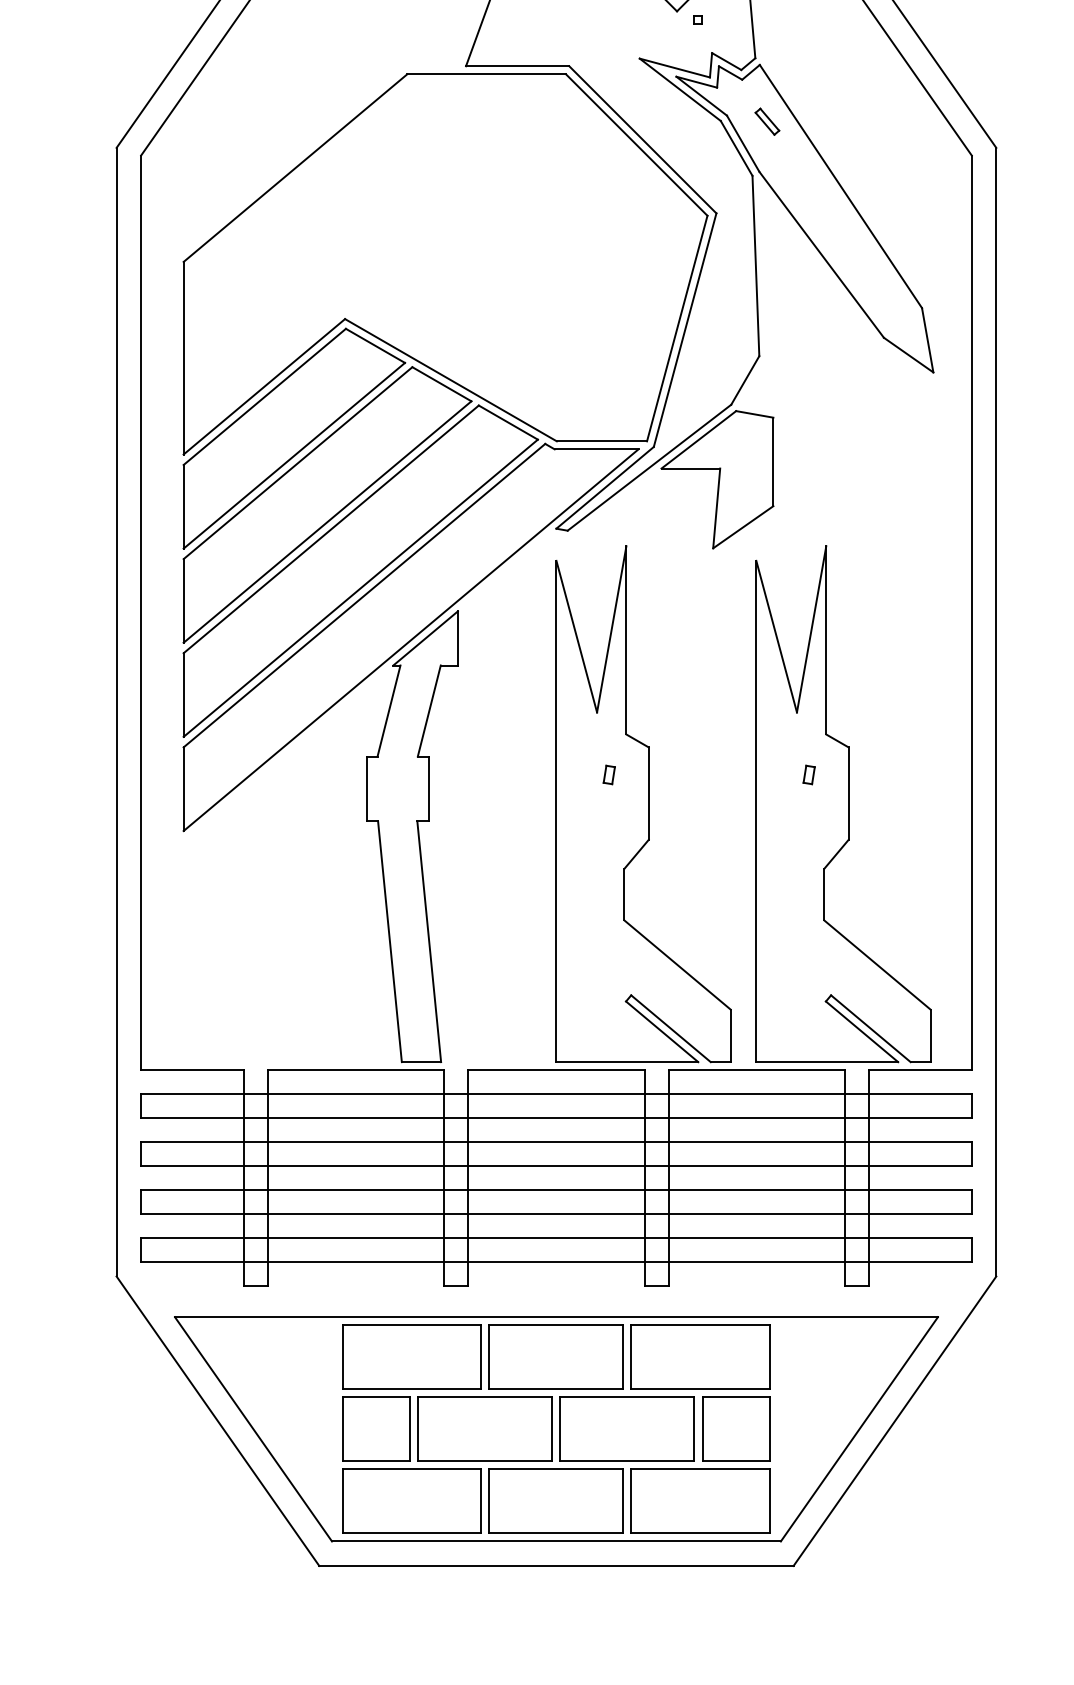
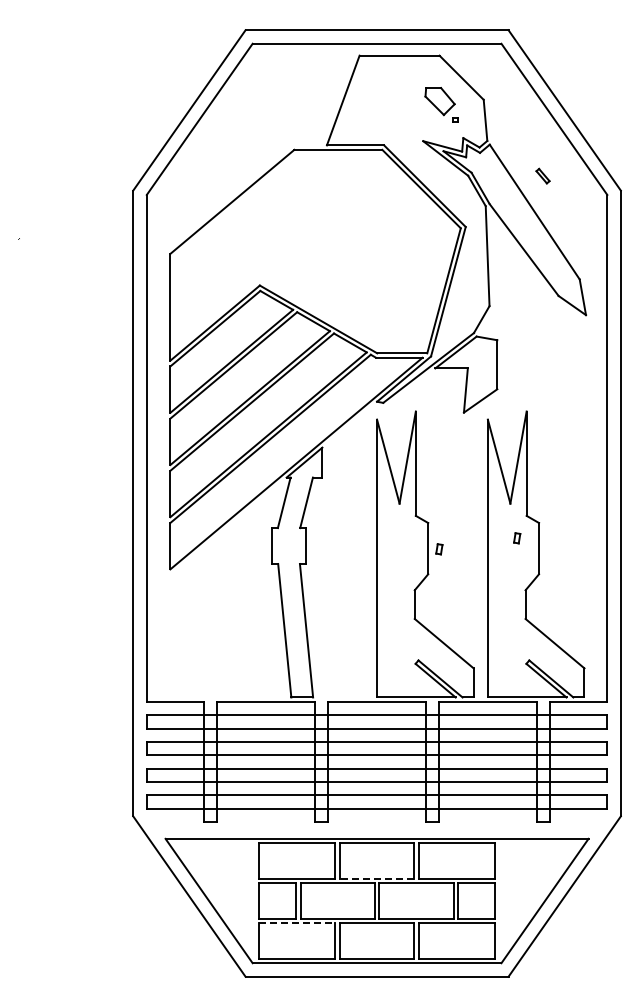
part: (766, 120) -> (542, 175), moved
part: (609, 775) -> (439, 549), moved
line: (555, 1388) -> (376, 878), solid -> dashed
line: (412, 1469) -> (297, 923), solid -> dashed

